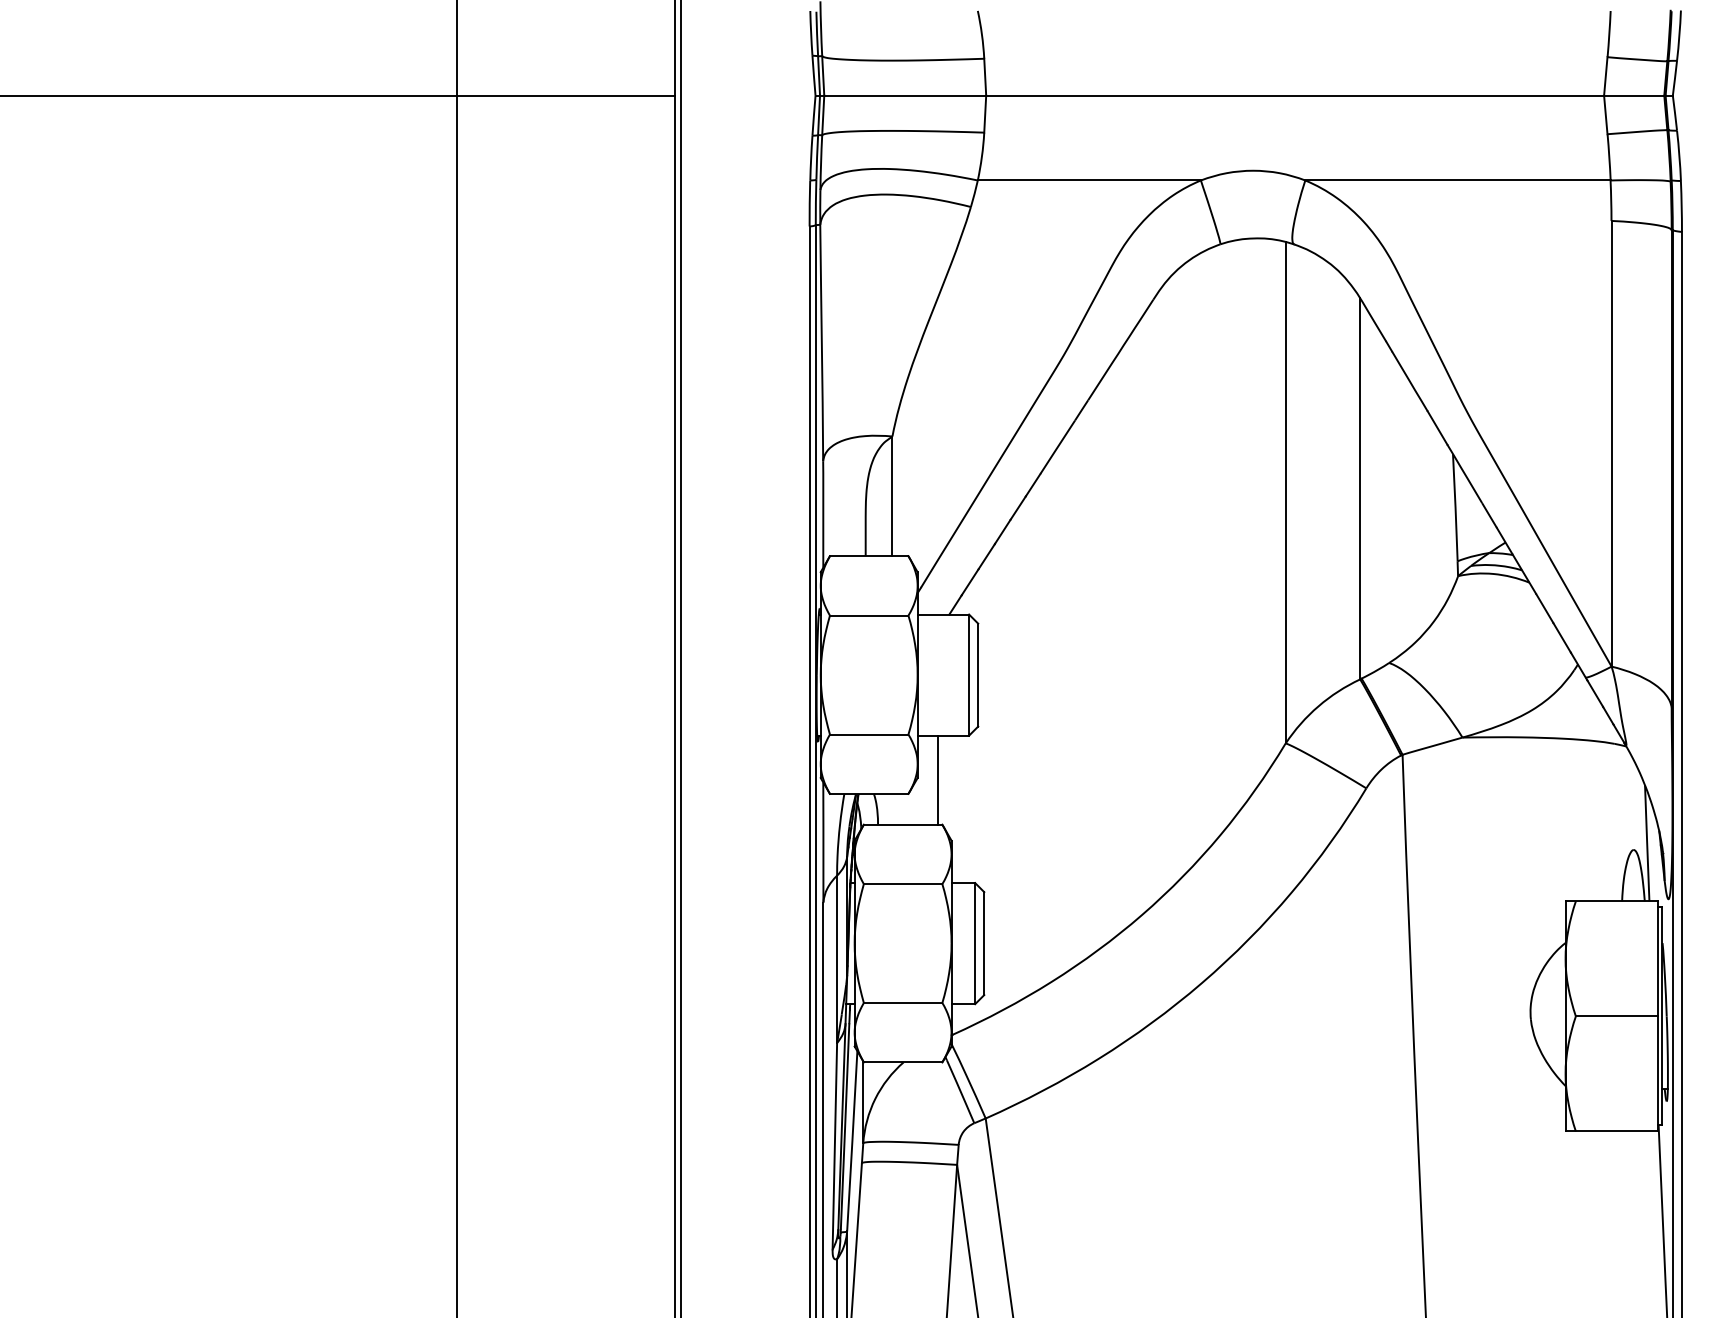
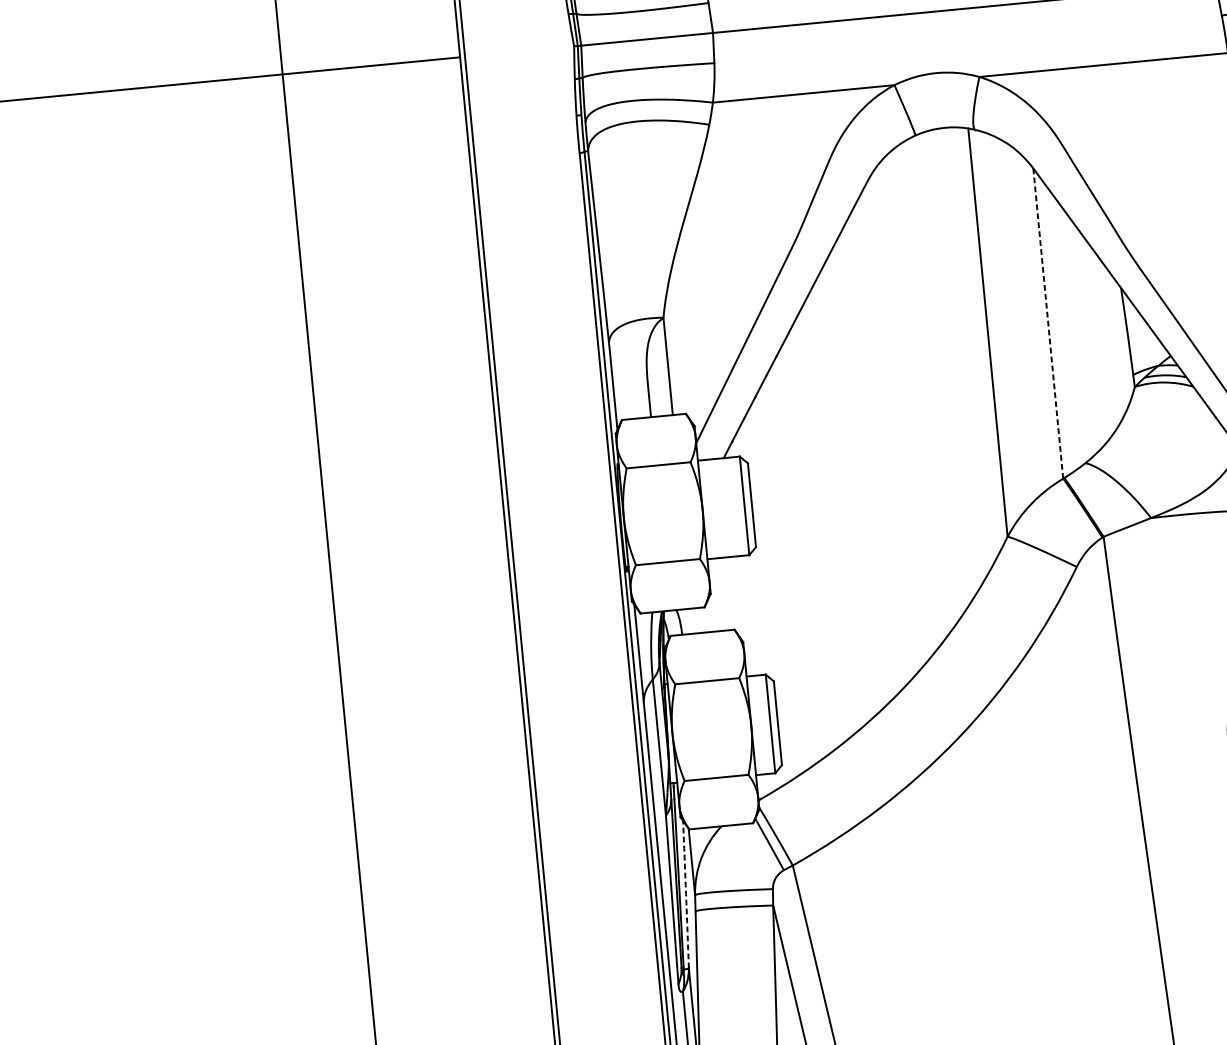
line: (1360, 488) -> (1048, 323), solid -> dashed
line: (937, 779) -> (727, 593), removed
arc: (852, 1141) -> (686, 894), solid -> dashed

